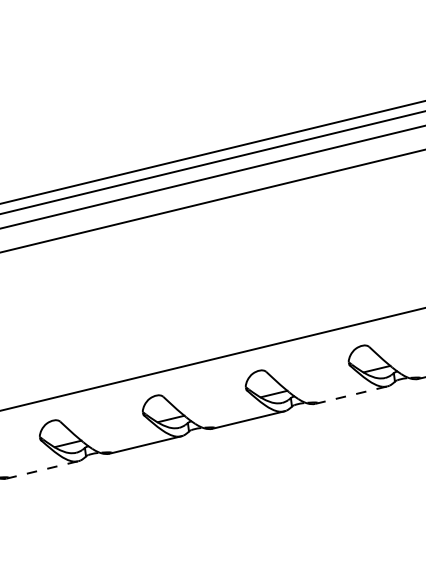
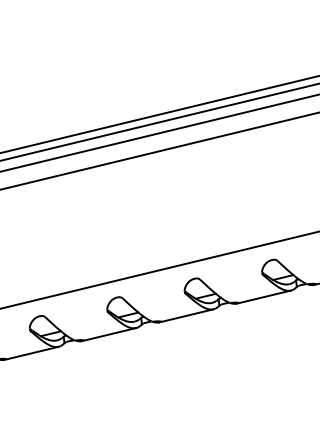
line: (351, 395) -> (264, 297), dashed -> solid
line: (42, 470) -> (31, 353), dashed -> solid

